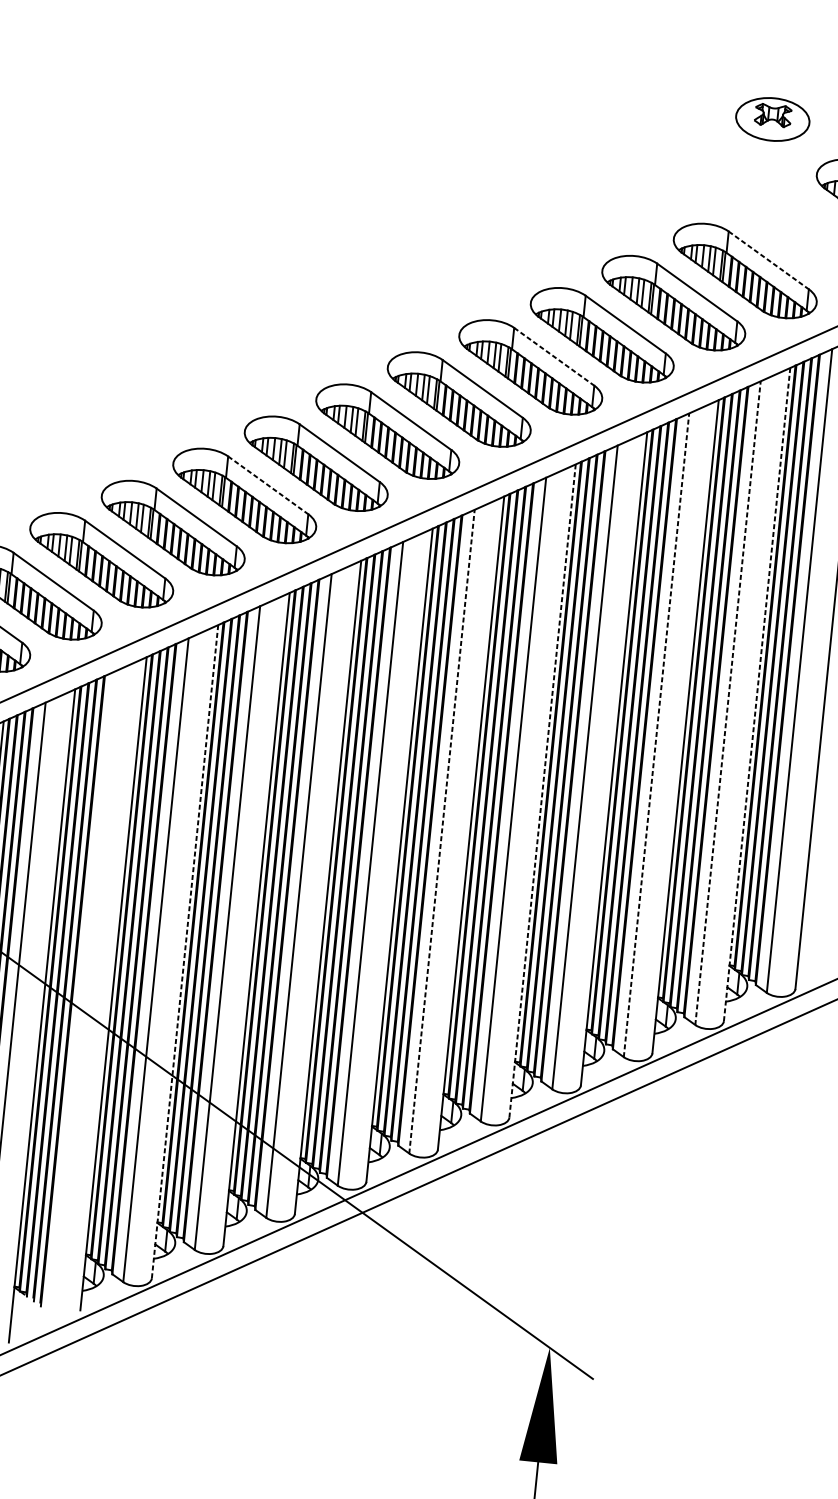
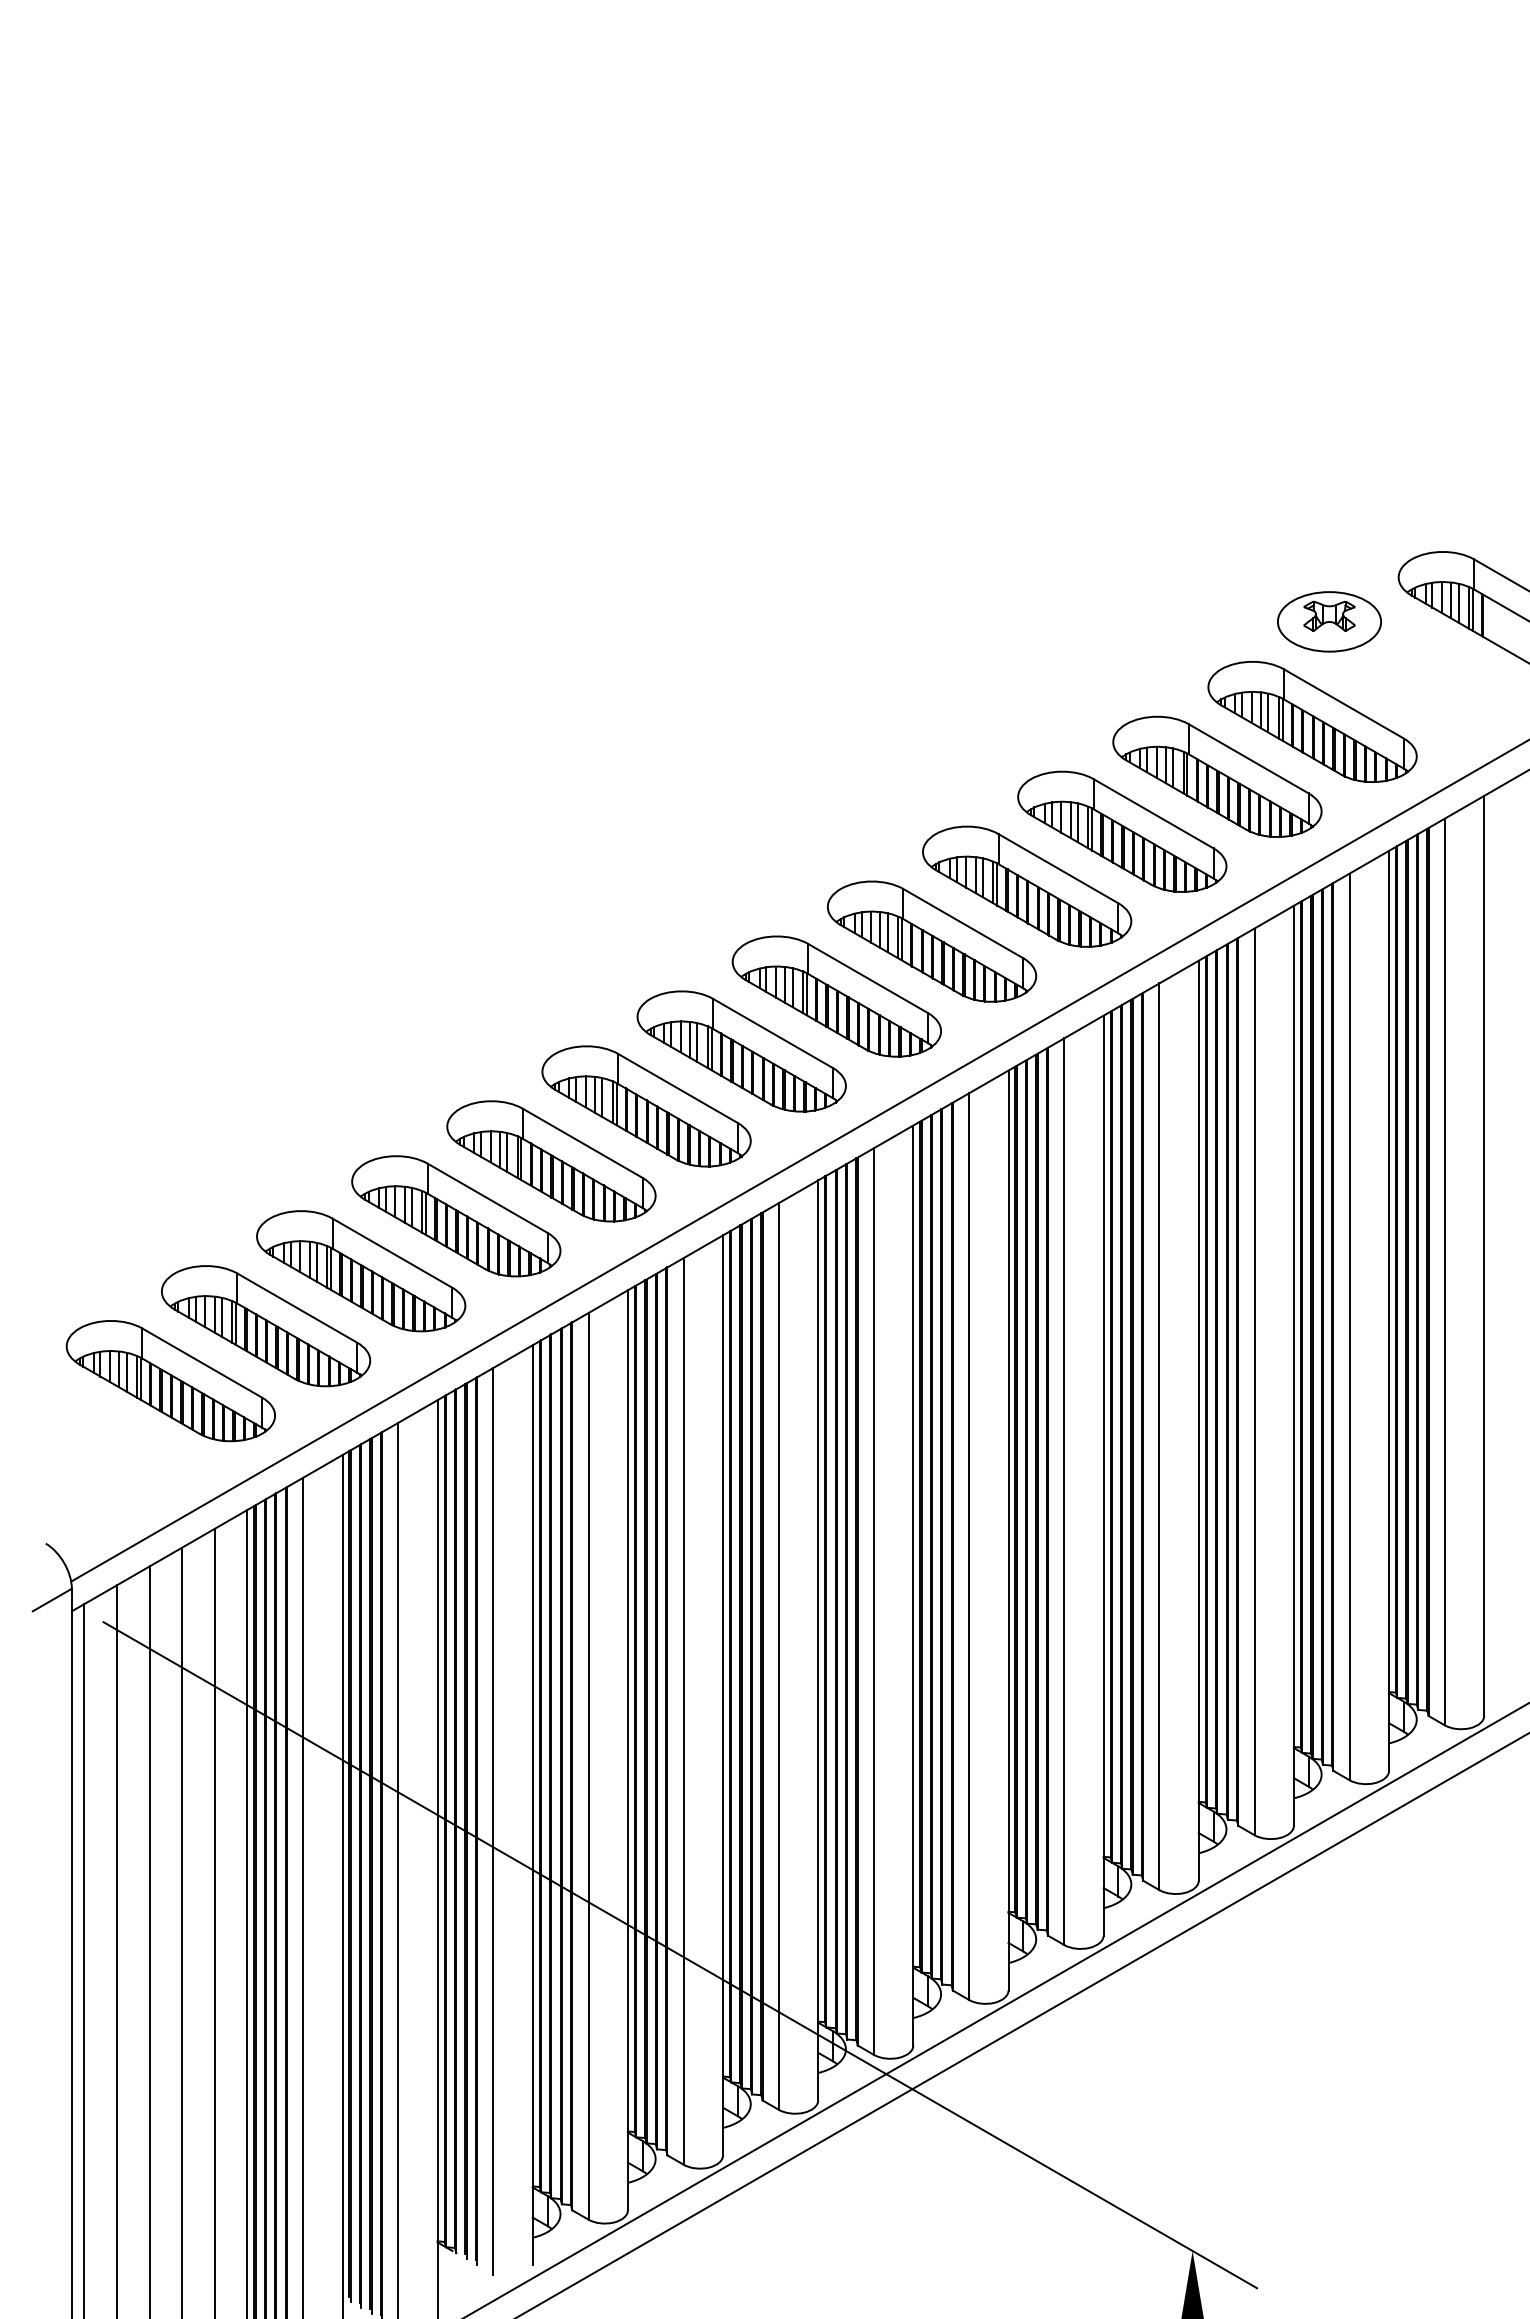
part: (772, 119) -> (1329, 621), moved
line: (769, 260) -> (1344, 704), dashed -> solid
line: (554, 356) -> (1058, 868), dashed -> solid
line: (268, 485) -> (678, 1088), dashed -> solid
line: (757, 694) -> (1389, 1310), dashed -> solid
line: (727, 702) -> (1349, 1326), dashed -> solid
line: (656, 735) -> (1254, 1381), dashed -> solid
line: (542, 790) -> (1103, 1475), dashed -> solid
line: (442, 831) -> (969, 1546), dashed -> solid
line: (184, 951) -> (627, 1750), dashed -> solid
line: (84, 991) -> (493, 1820), added

